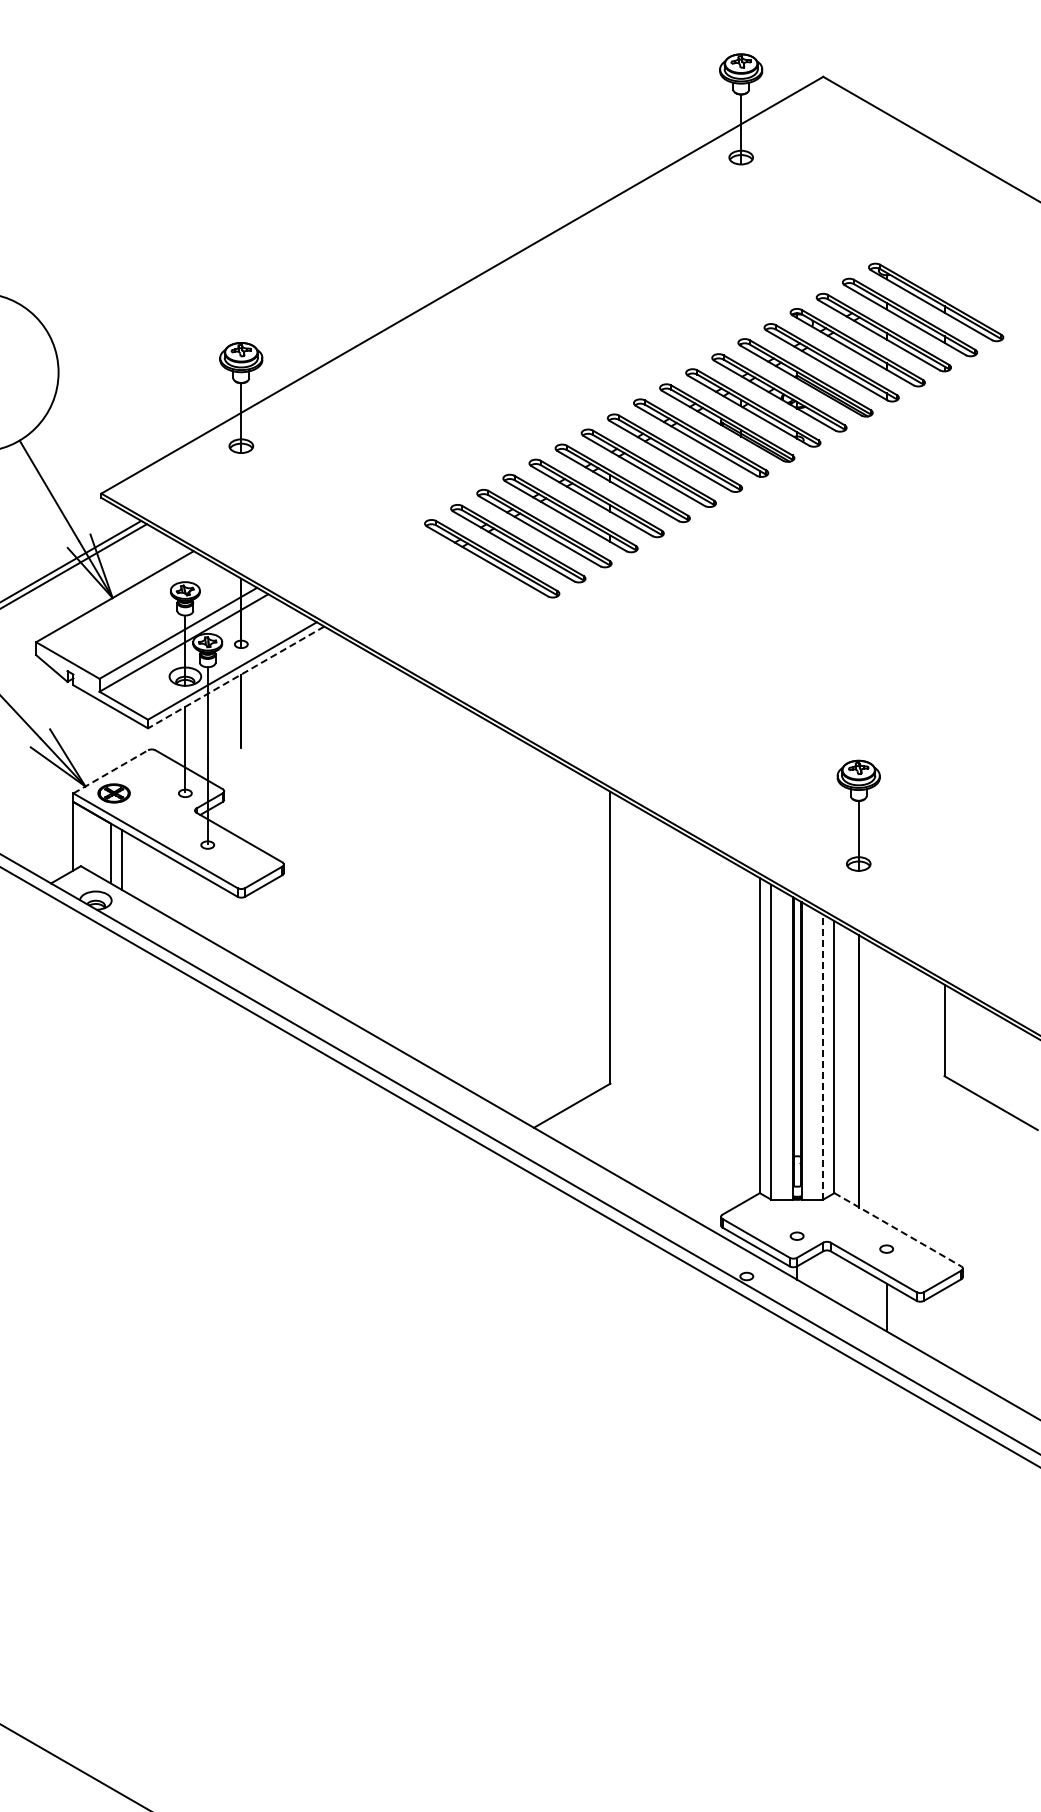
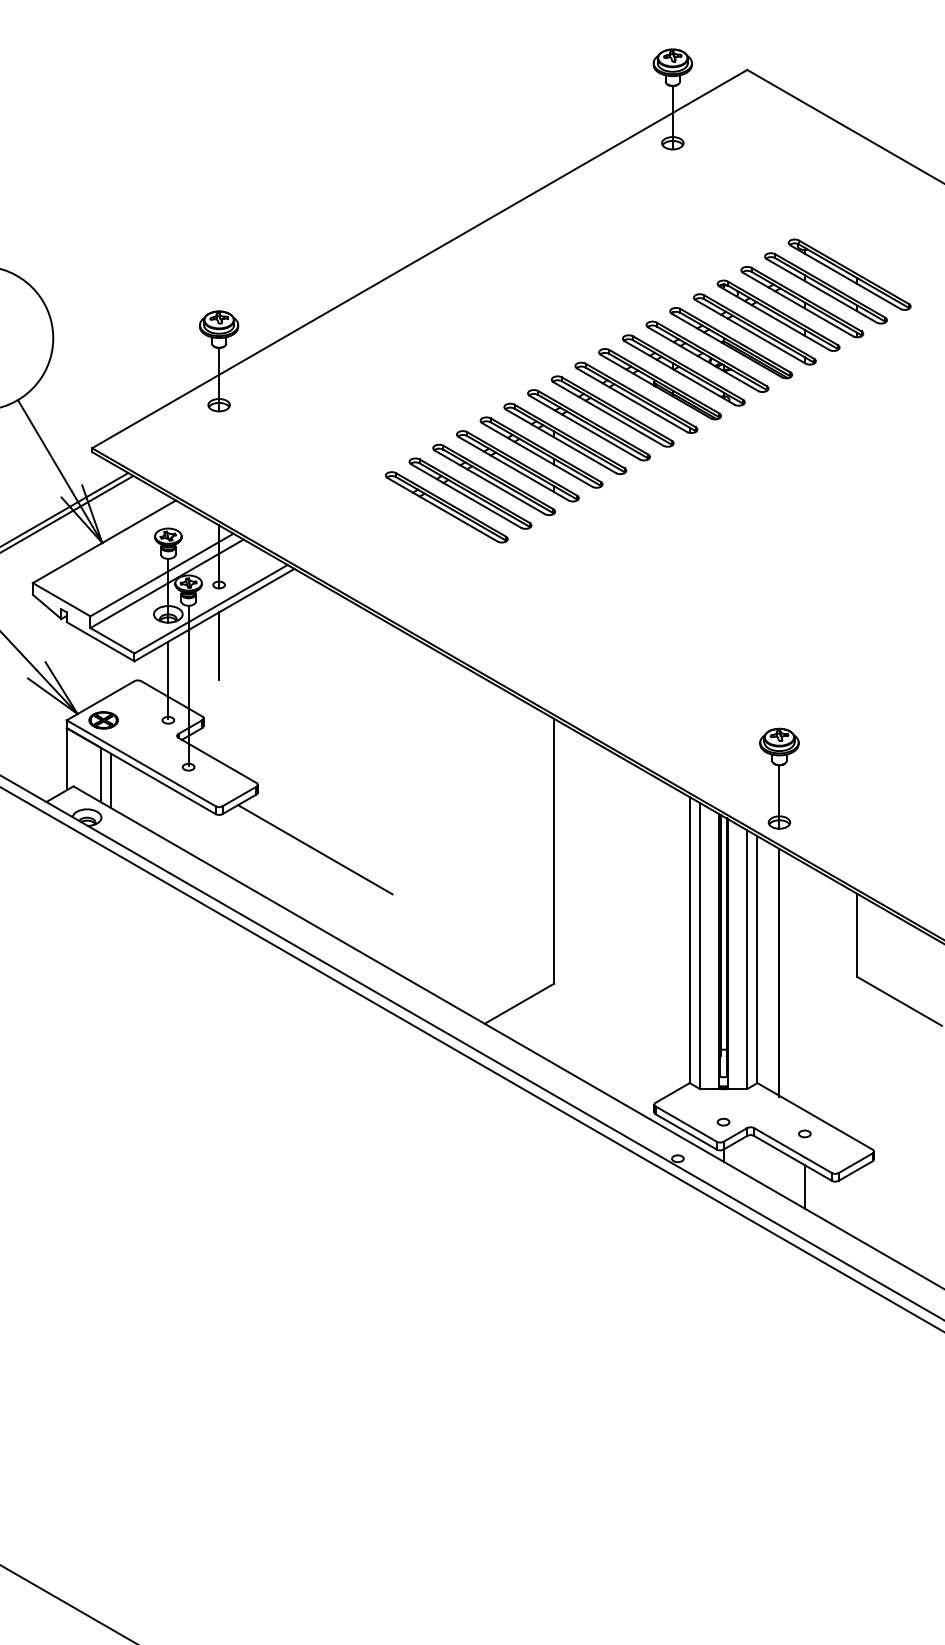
line: (236, 677) -> (214, 615), dashed -> solid
line: (111, 771) -> (101, 700), dashed -> solid
part: (858, 815) -> (779, 778), moved
line: (347, 935) -> (315, 849), added
line: (823, 1057) -> (747, 960), dashed -> solid
line: (898, 1230) -> (815, 1117), dashed -> solid

